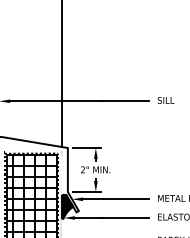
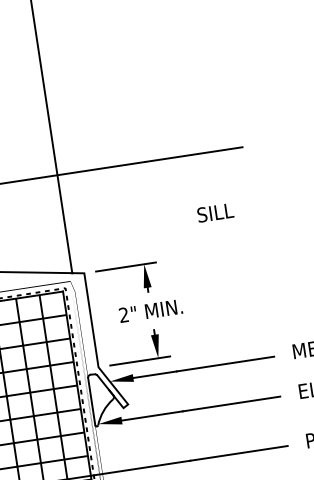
text: (165, 100) -> (214, 213), moved
hatch: (67, 206) -> (102, 398), removed

